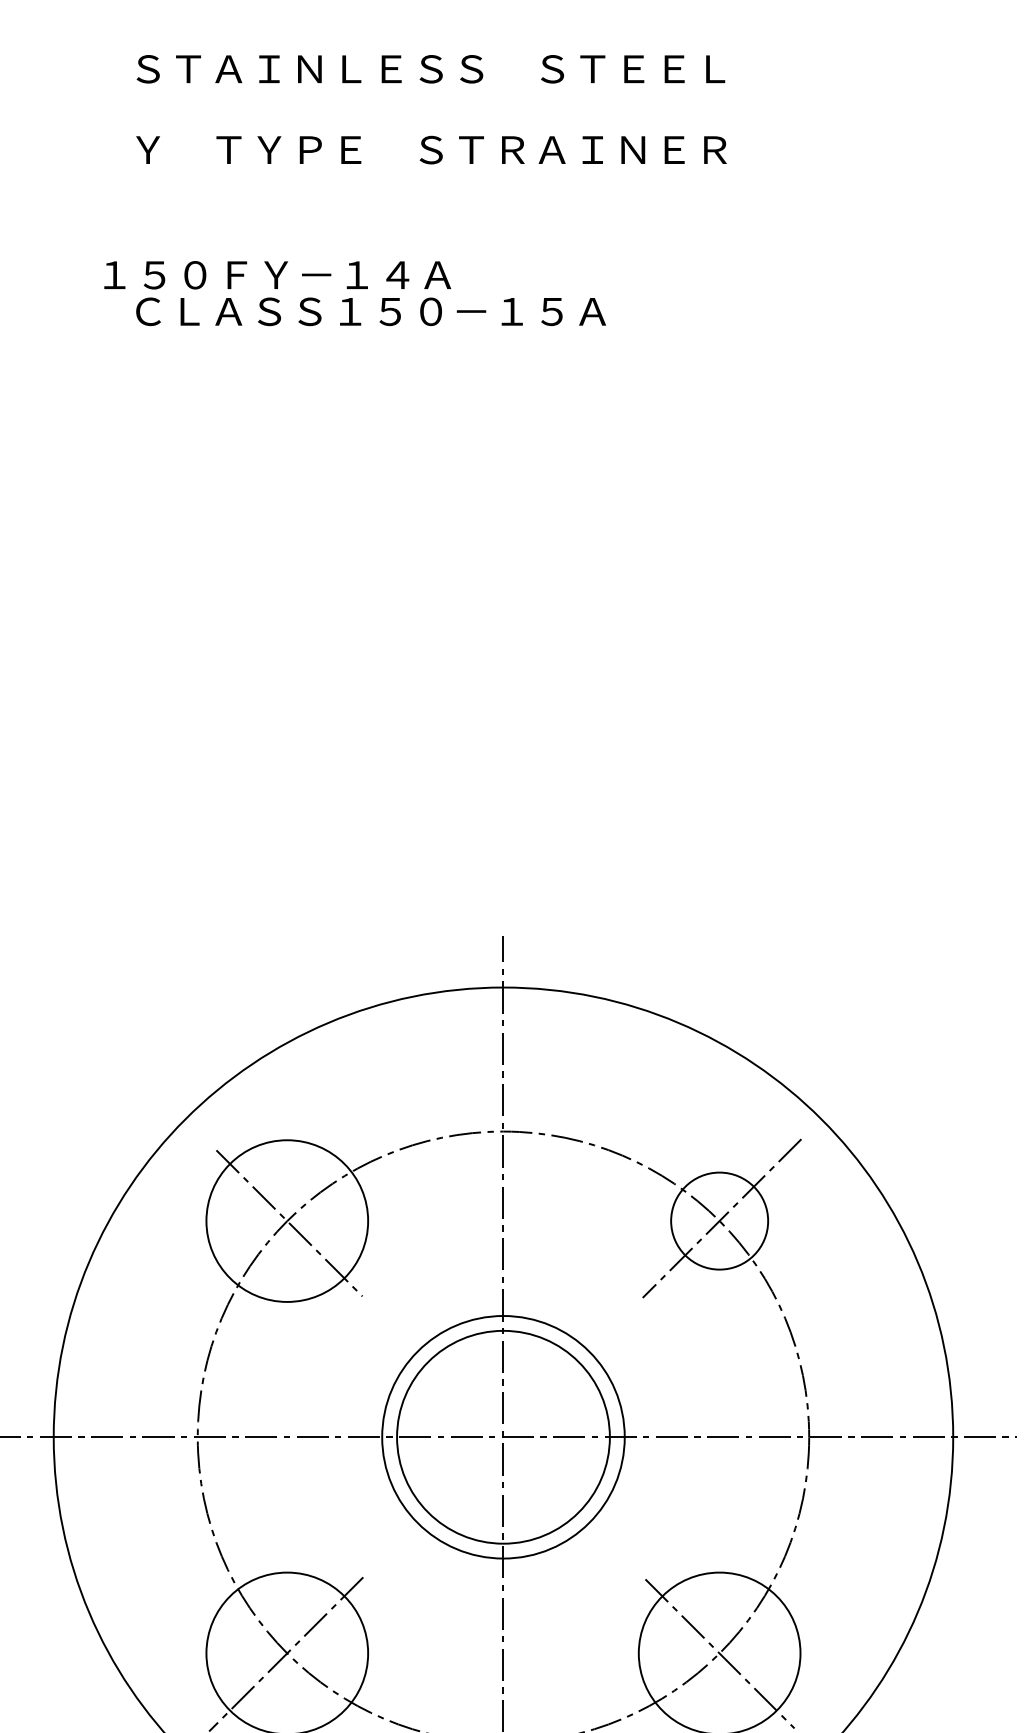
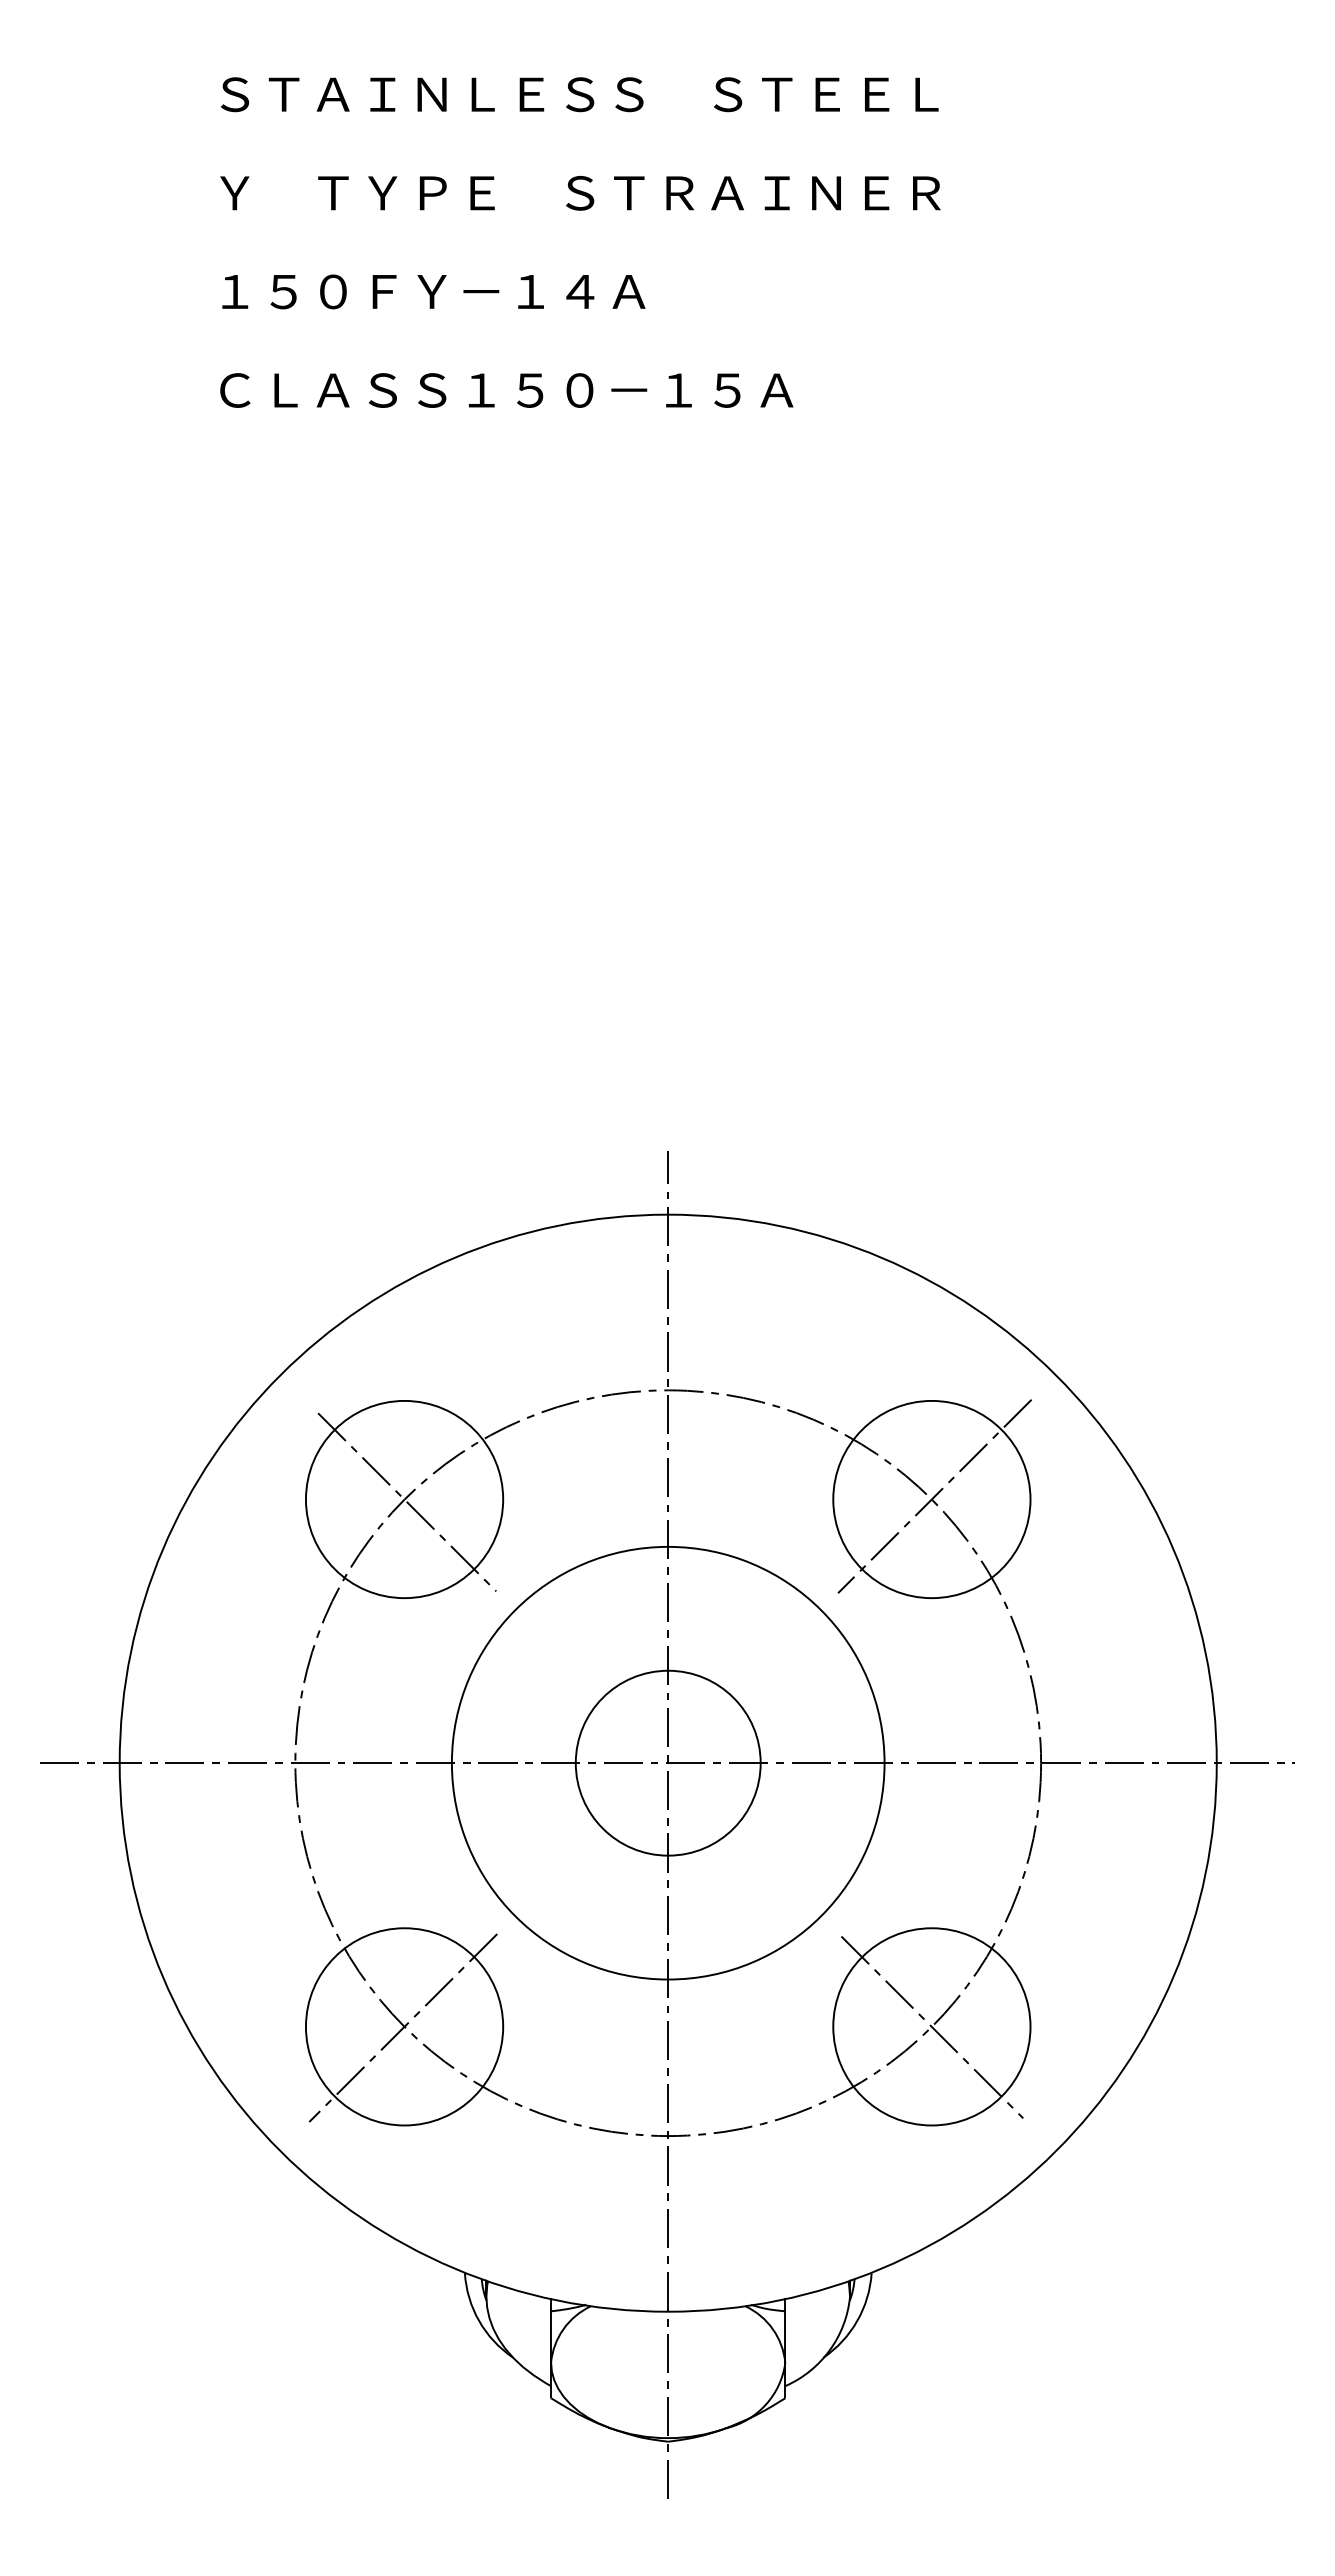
text: (277, 274) -> (433, 291), moved
circle: (719, 1221) -> (931, 1499), size x1.67
circle: (502, 1436) -> (667, 1762), size x0.62
circle: (502, 1436) -> (667, 1762), size x1.67

